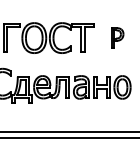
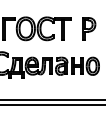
part: (118, 37) -> (89, 28), size x1.43

